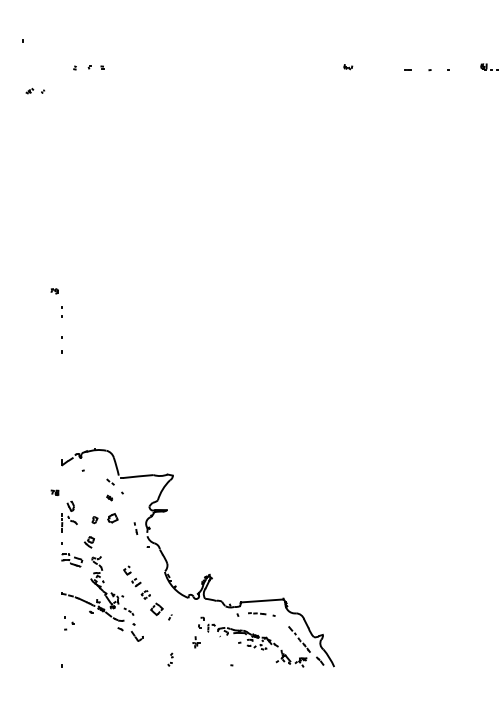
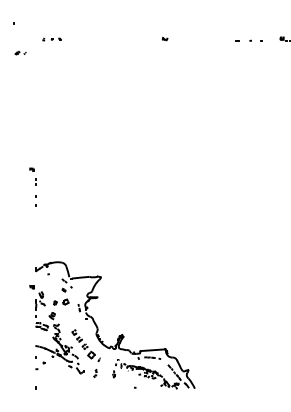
part: (347, 67) -> (164, 39), moved
part: (69, 623) -> (40, 363), size x1.67
part: (170, 659) -> (95, 373), moved

